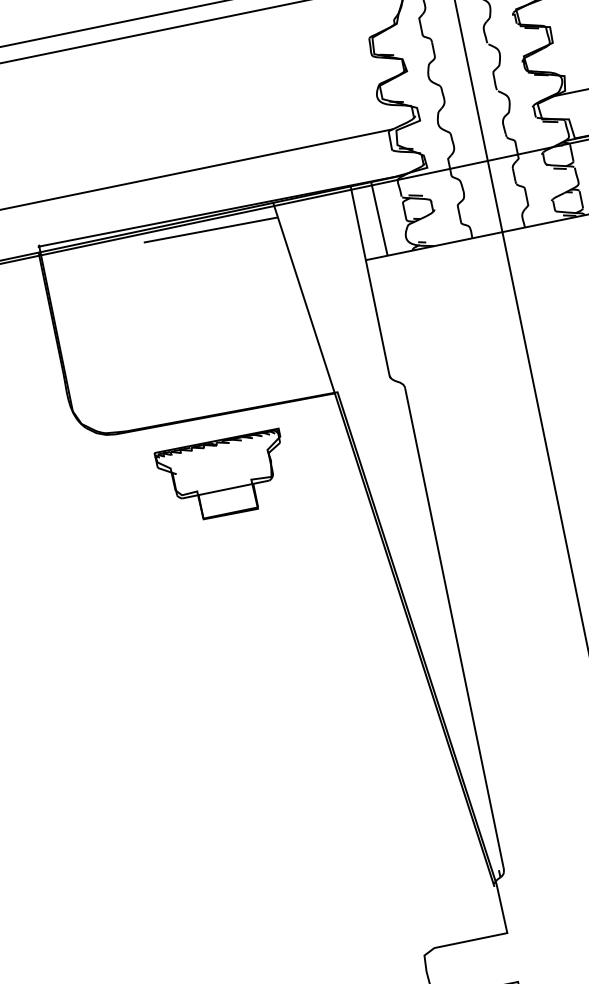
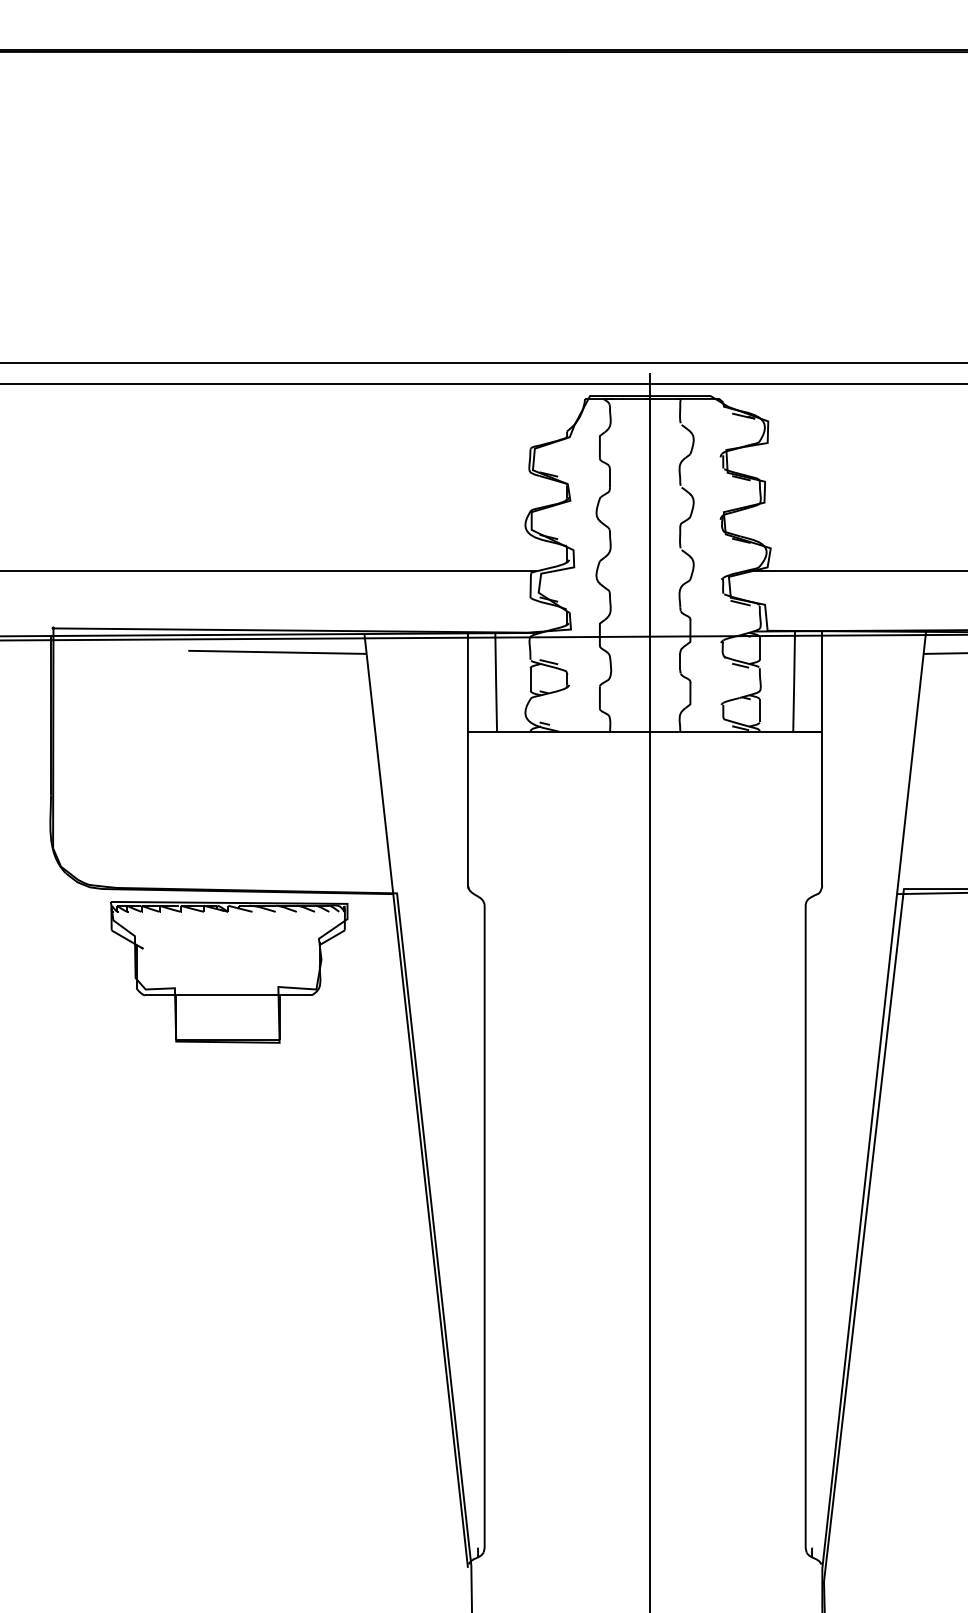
part: (224, 477) -> (229, 972), size x1.43

